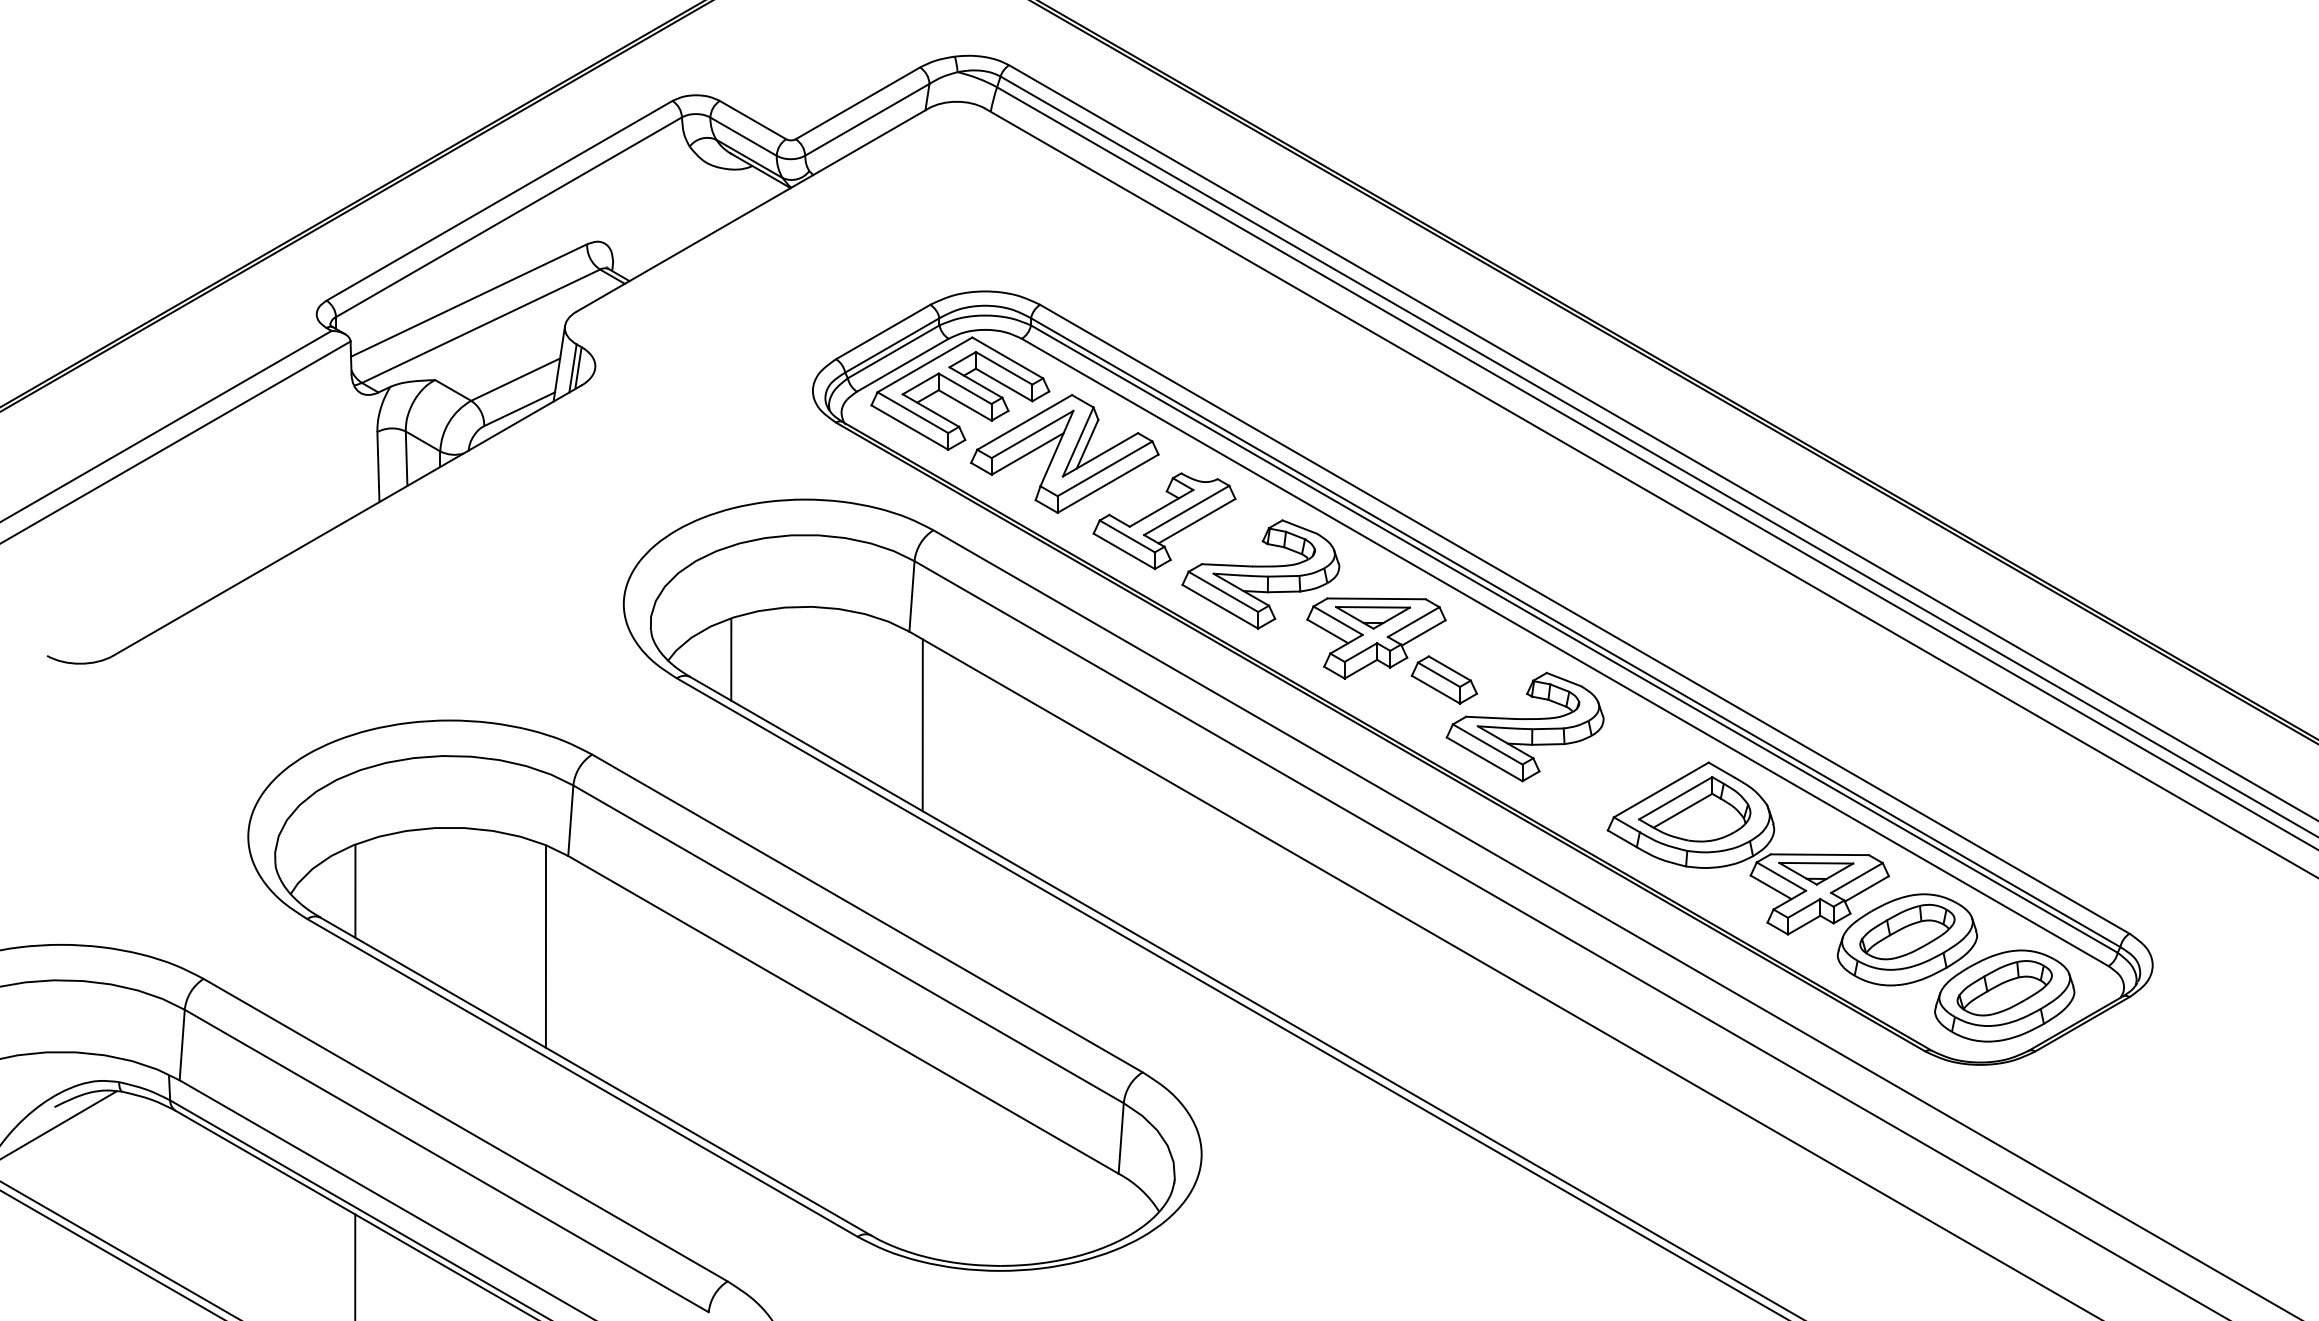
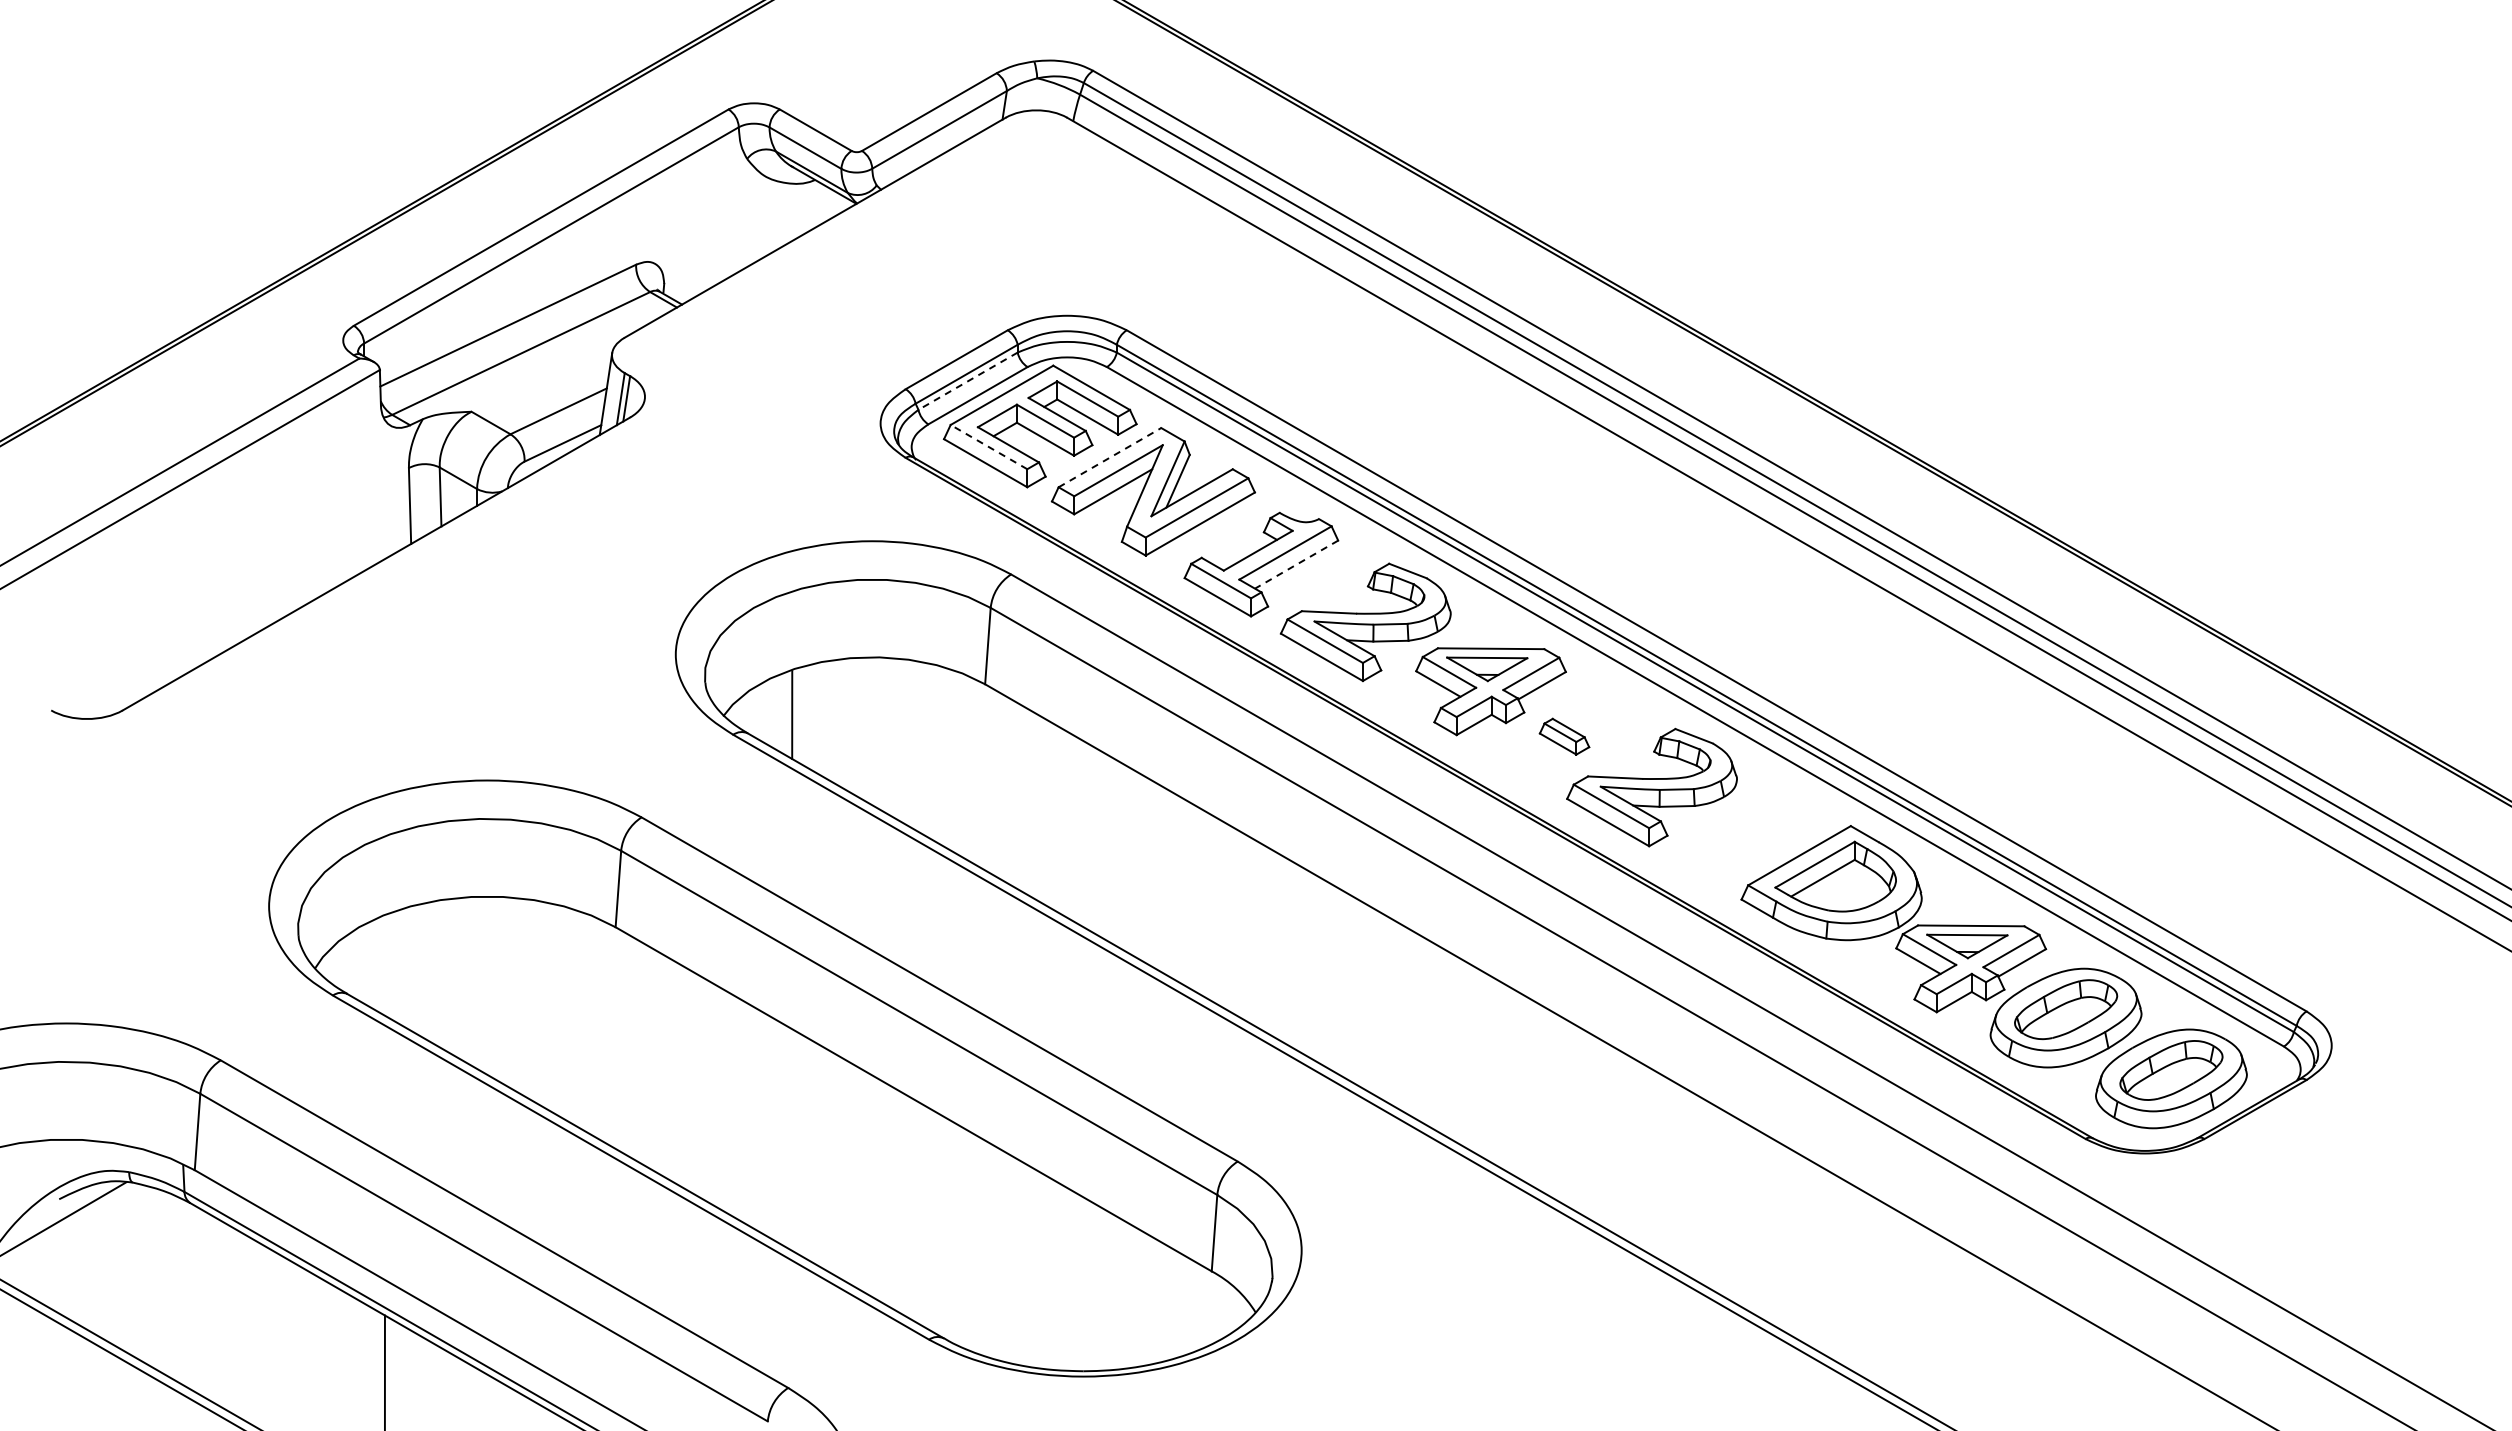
line: (893, 352) -> (967, 381), solid -> dashed
line: (912, 412) -> (988, 446), solid -> dashed
line: (1025, 422) -> (1110, 457), solid -> dashed
line: (1196, 521) -> (1296, 564), solid -> dashed
part: (1444, 679) -> (1564, 736), size x0.7
line: (922, 725) -> (999, 785), removed
line: (355, 891) -> (385, 965), removed
line: (545, 946) -> (591, 1025), removed

